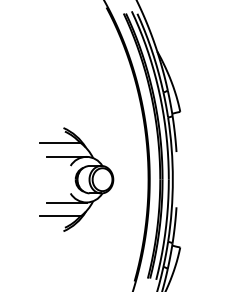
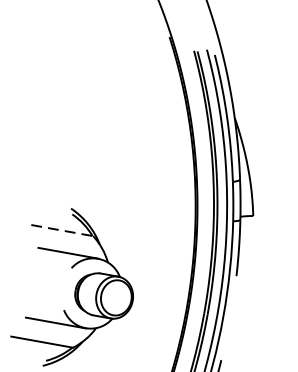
line: (60, 143) -> (62, 231), solid -> dashed

